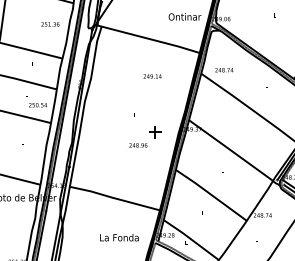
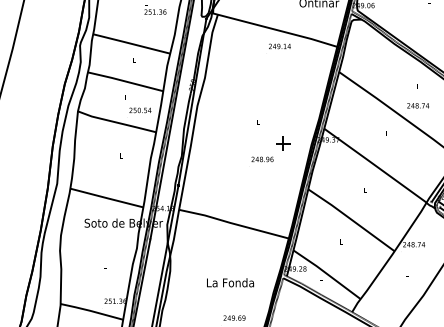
text: (223, 69) -> (417, 105), moved
text: (152, 76) -> (279, 46), moved
text: (119, 237) -> (230, 282), moved

